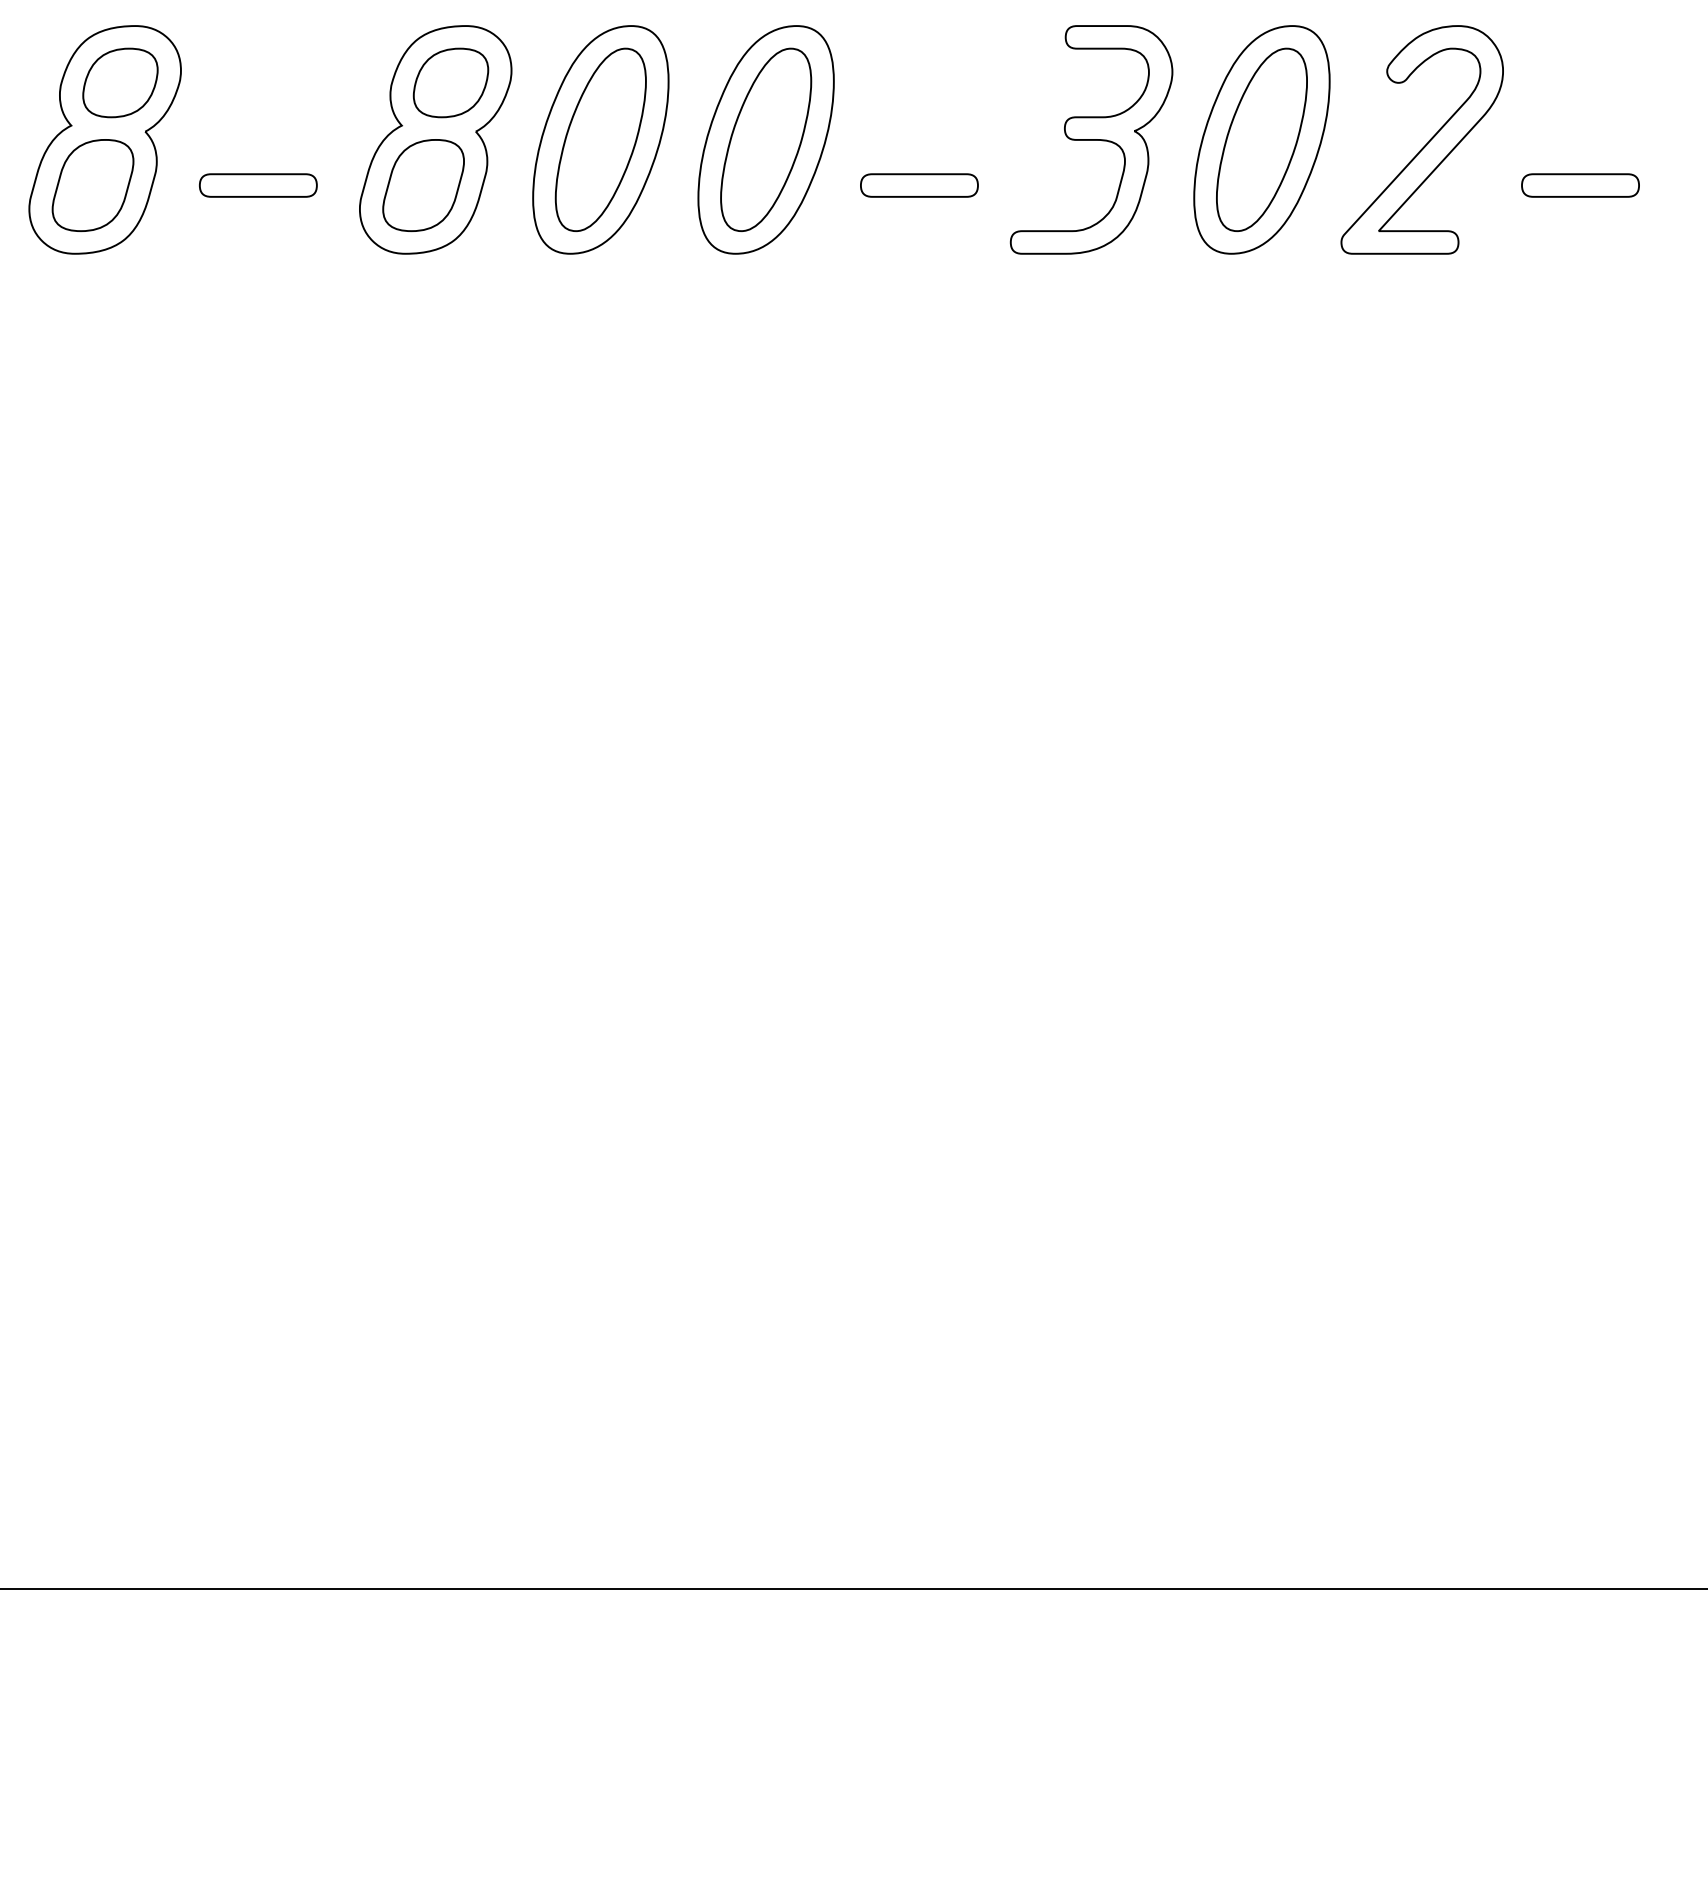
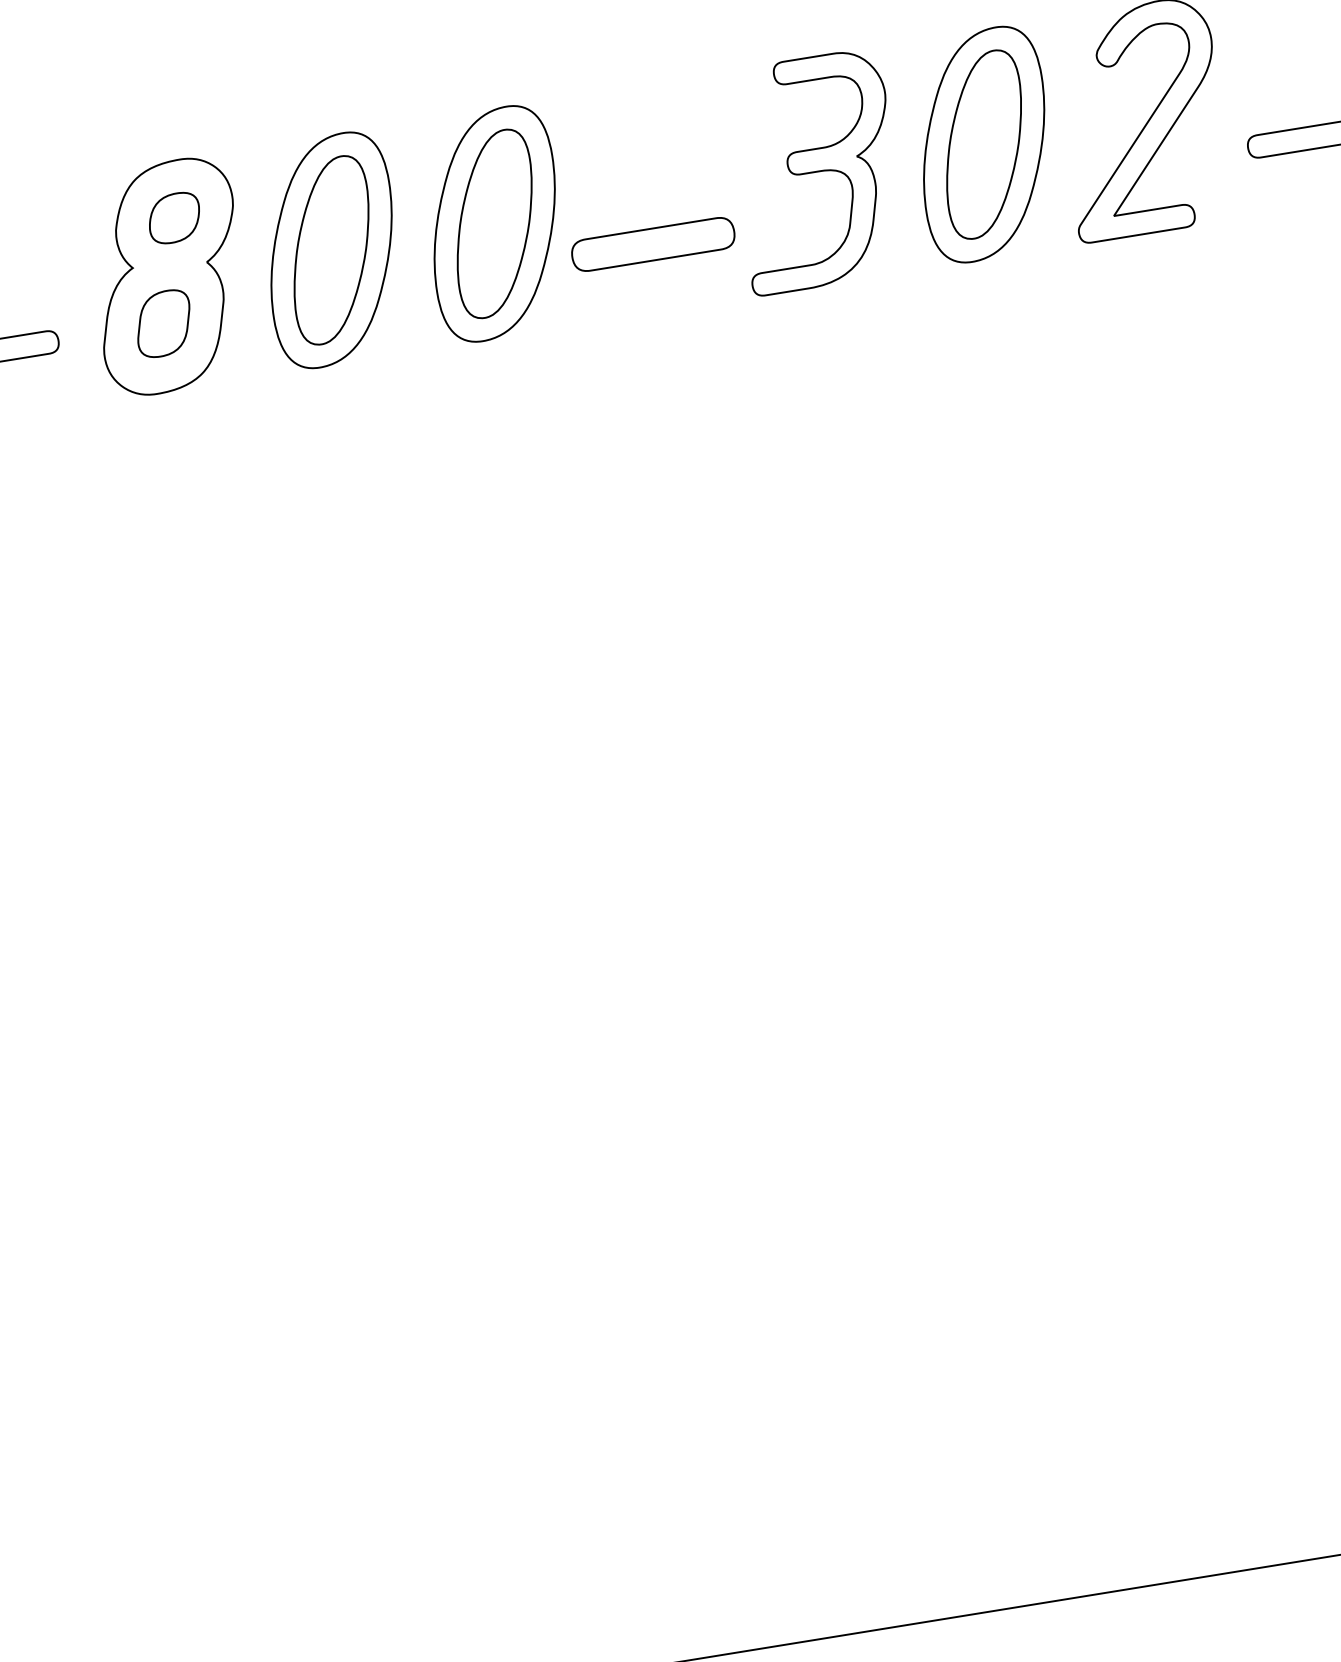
part: (450, 82) -> (173, 217), size x0.7
part: (423, 185) -> (163, 323), size x0.7
part: (919, 185) -> (653, 244), size x1.4

